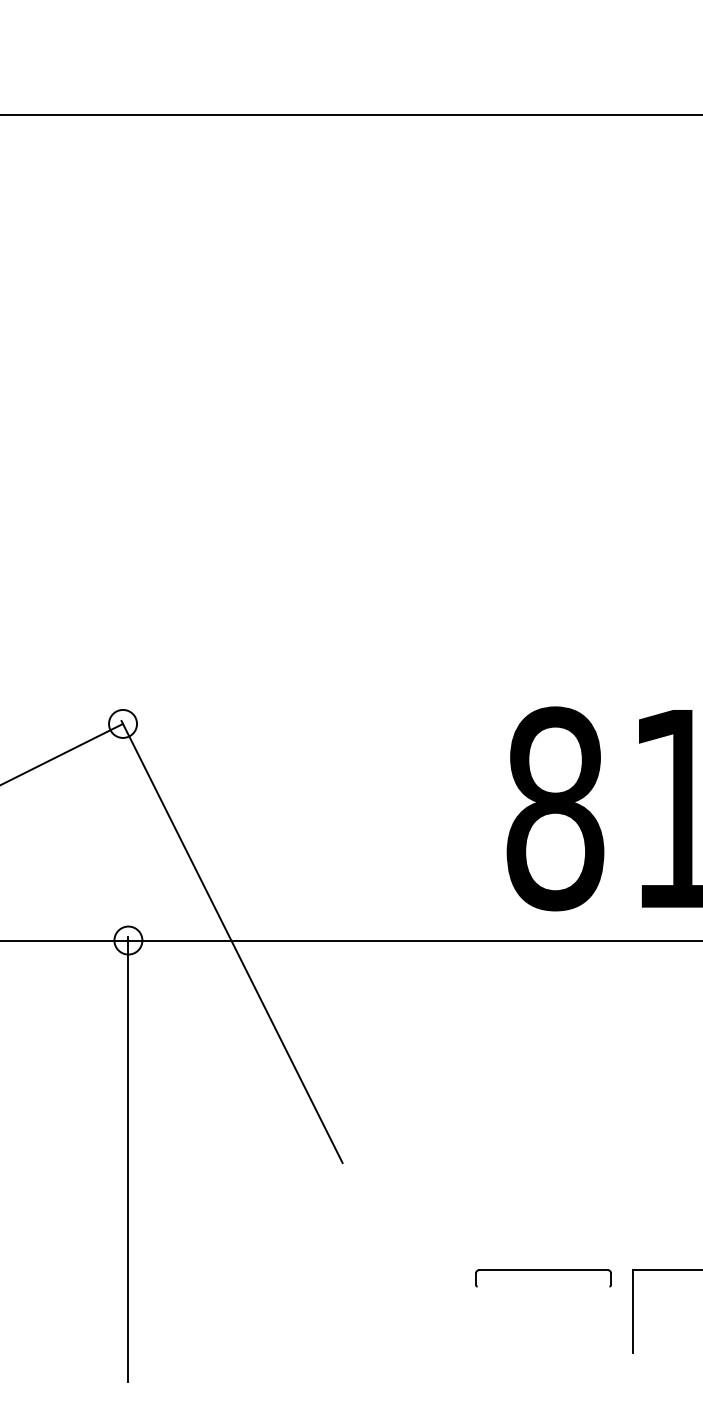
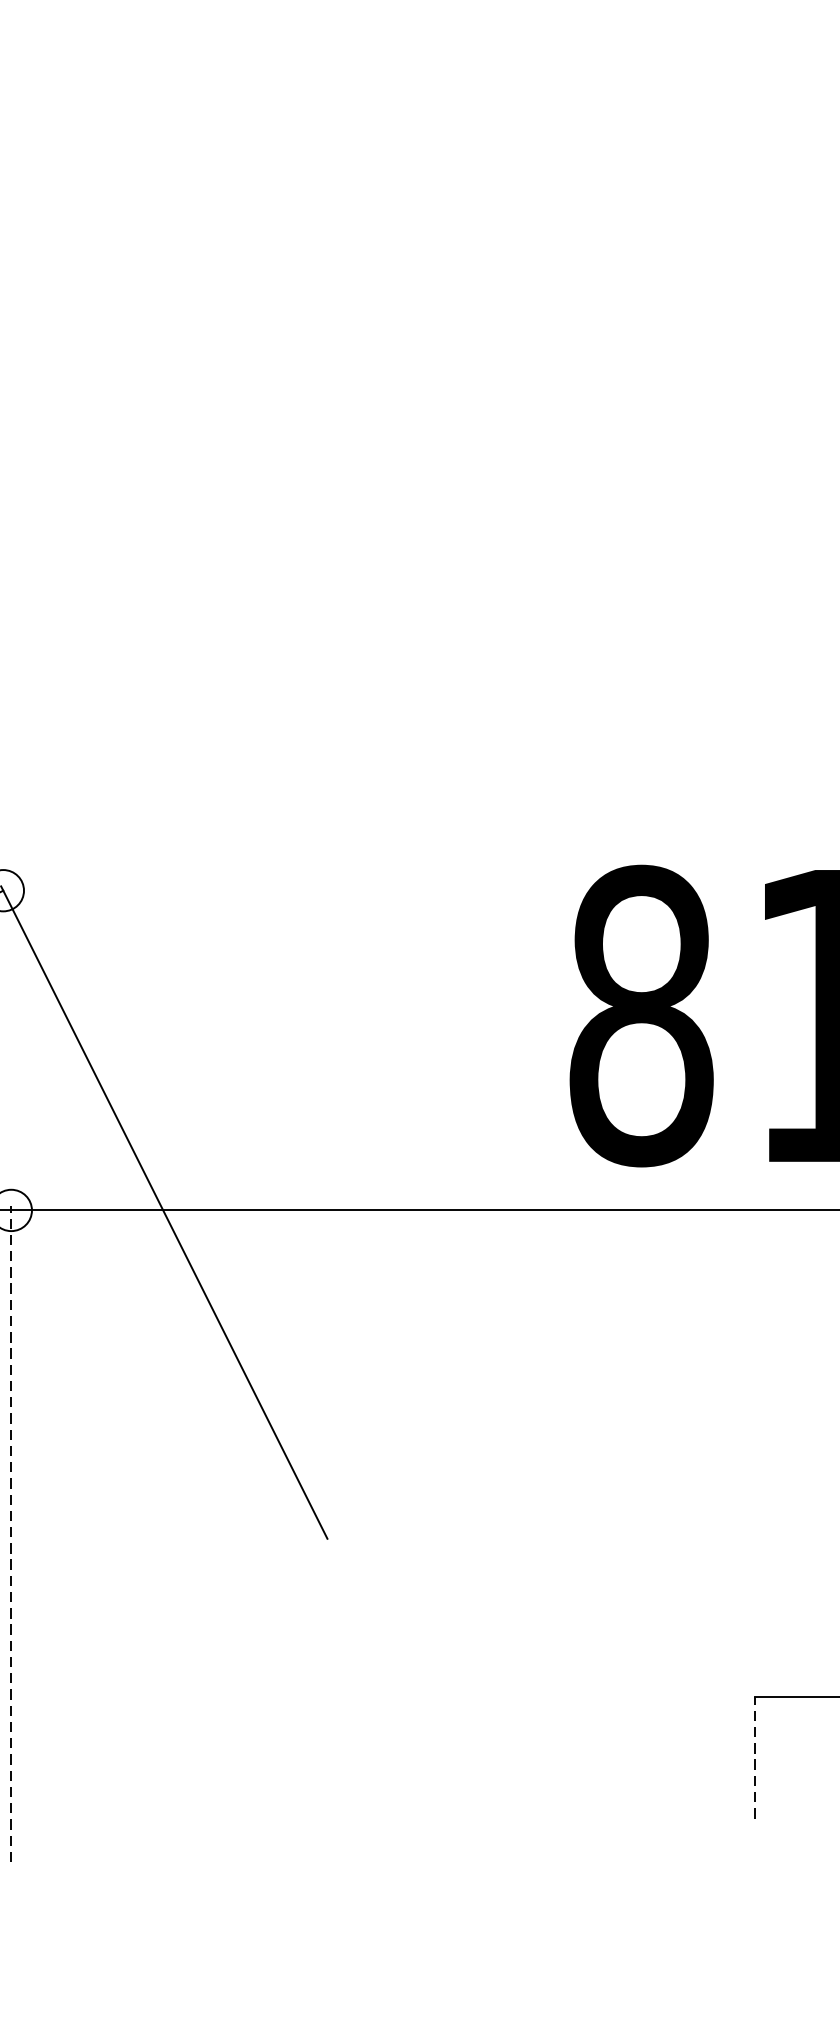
line: (128, 1159) -> (11, 1533), solid -> dashed
part: (543, 1270) -> (623, 1697), removed
line: (632, 1310) -> (755, 1756), solid -> dashed

